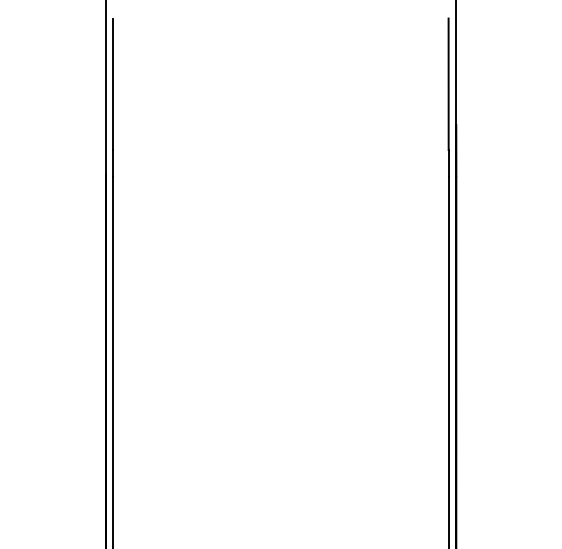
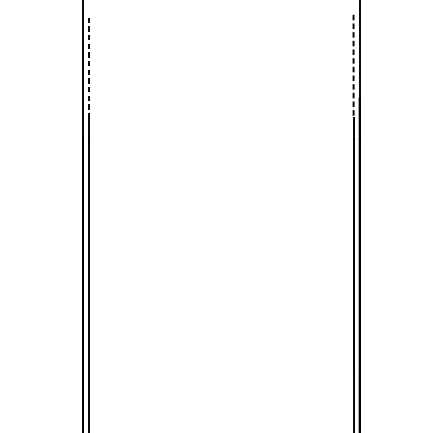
line: (113, 84) -> (89, 66), solid -> dashed
line: (448, 84) -> (353, 66), solid -> dashed

